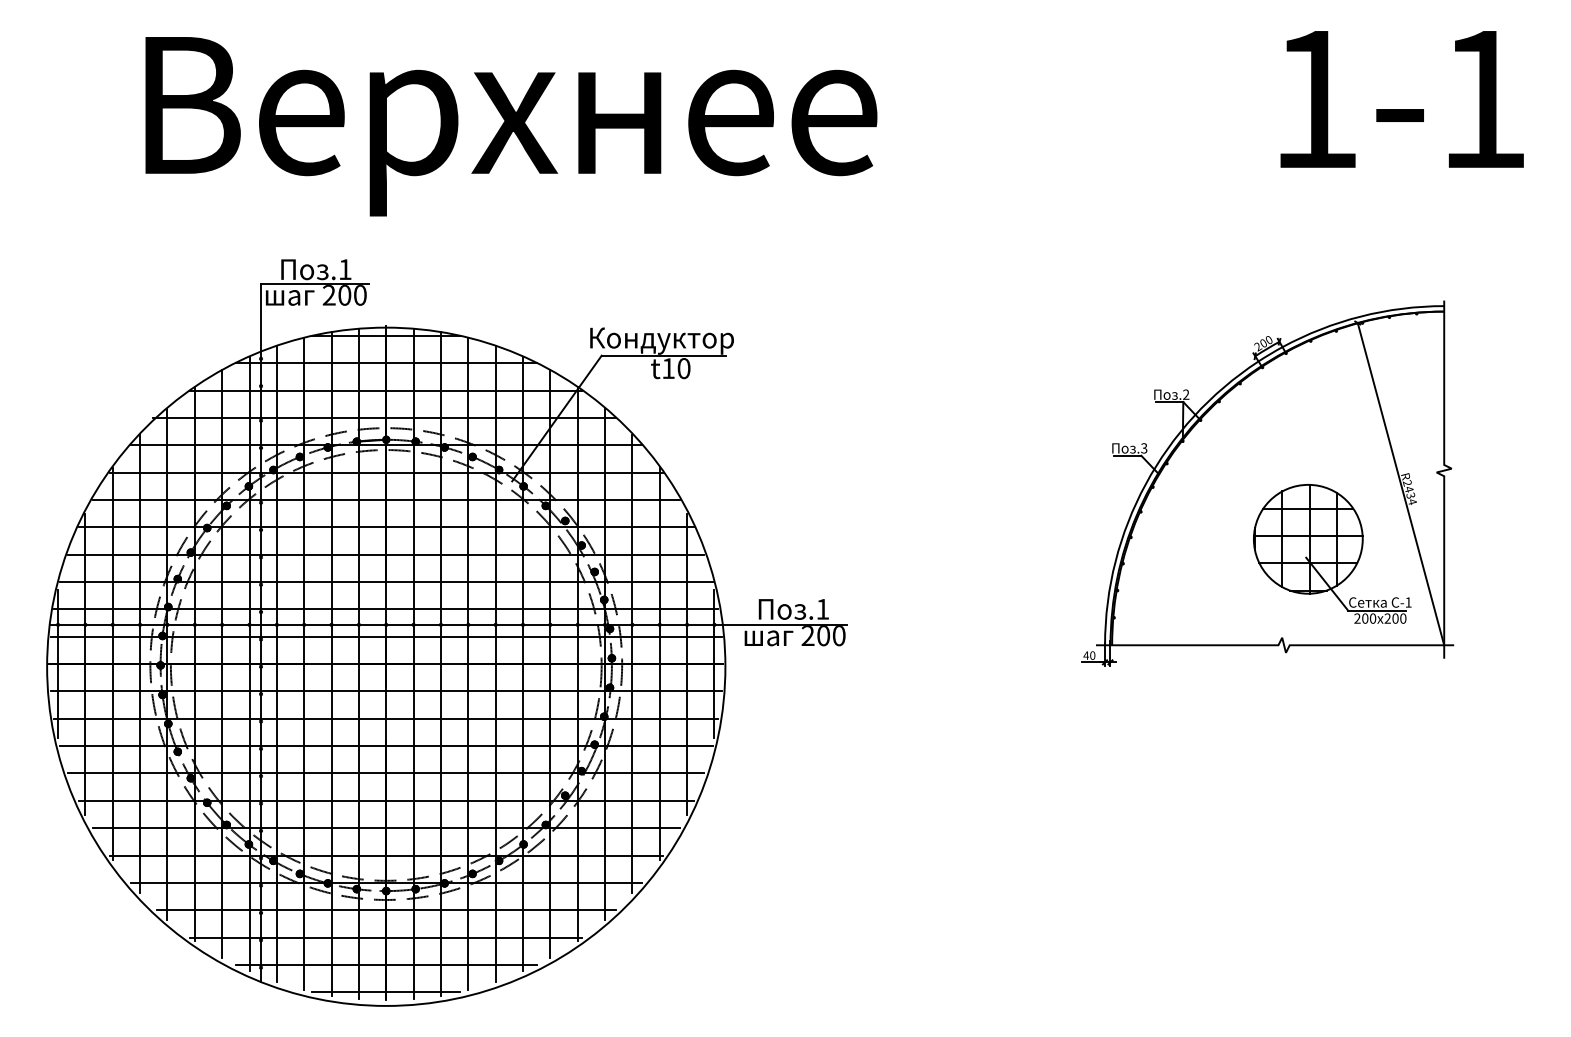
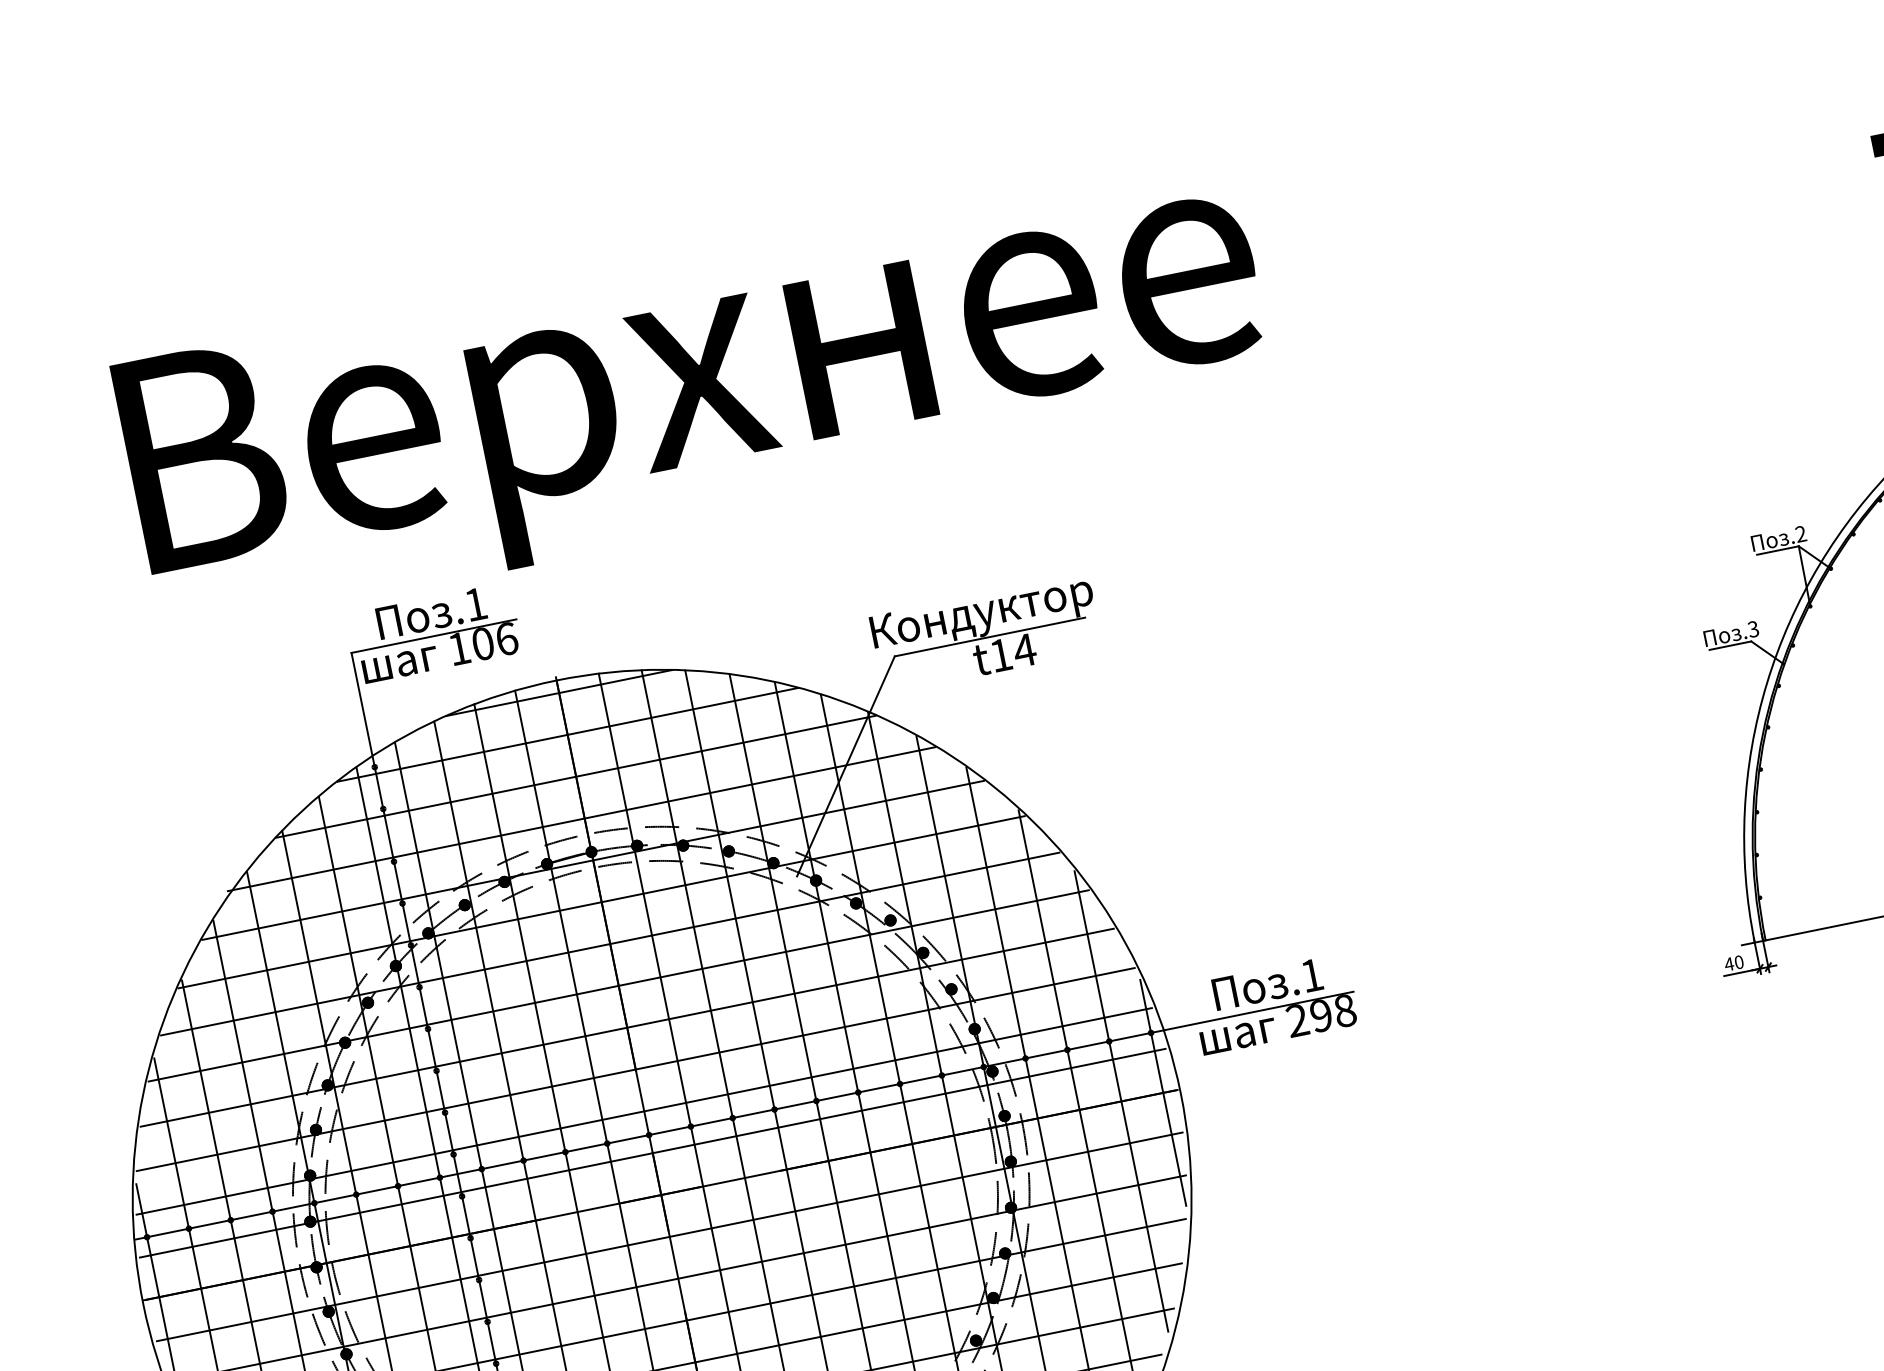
text: (511, 126) -> (696, 388), moved
text: (344, 295) -> (482, 644), 200 -> 106
text: (683, 368) -> (1023, 650), t10 -> t14
text: (831, 636) -> (1333, 1014), 200 -> 298

